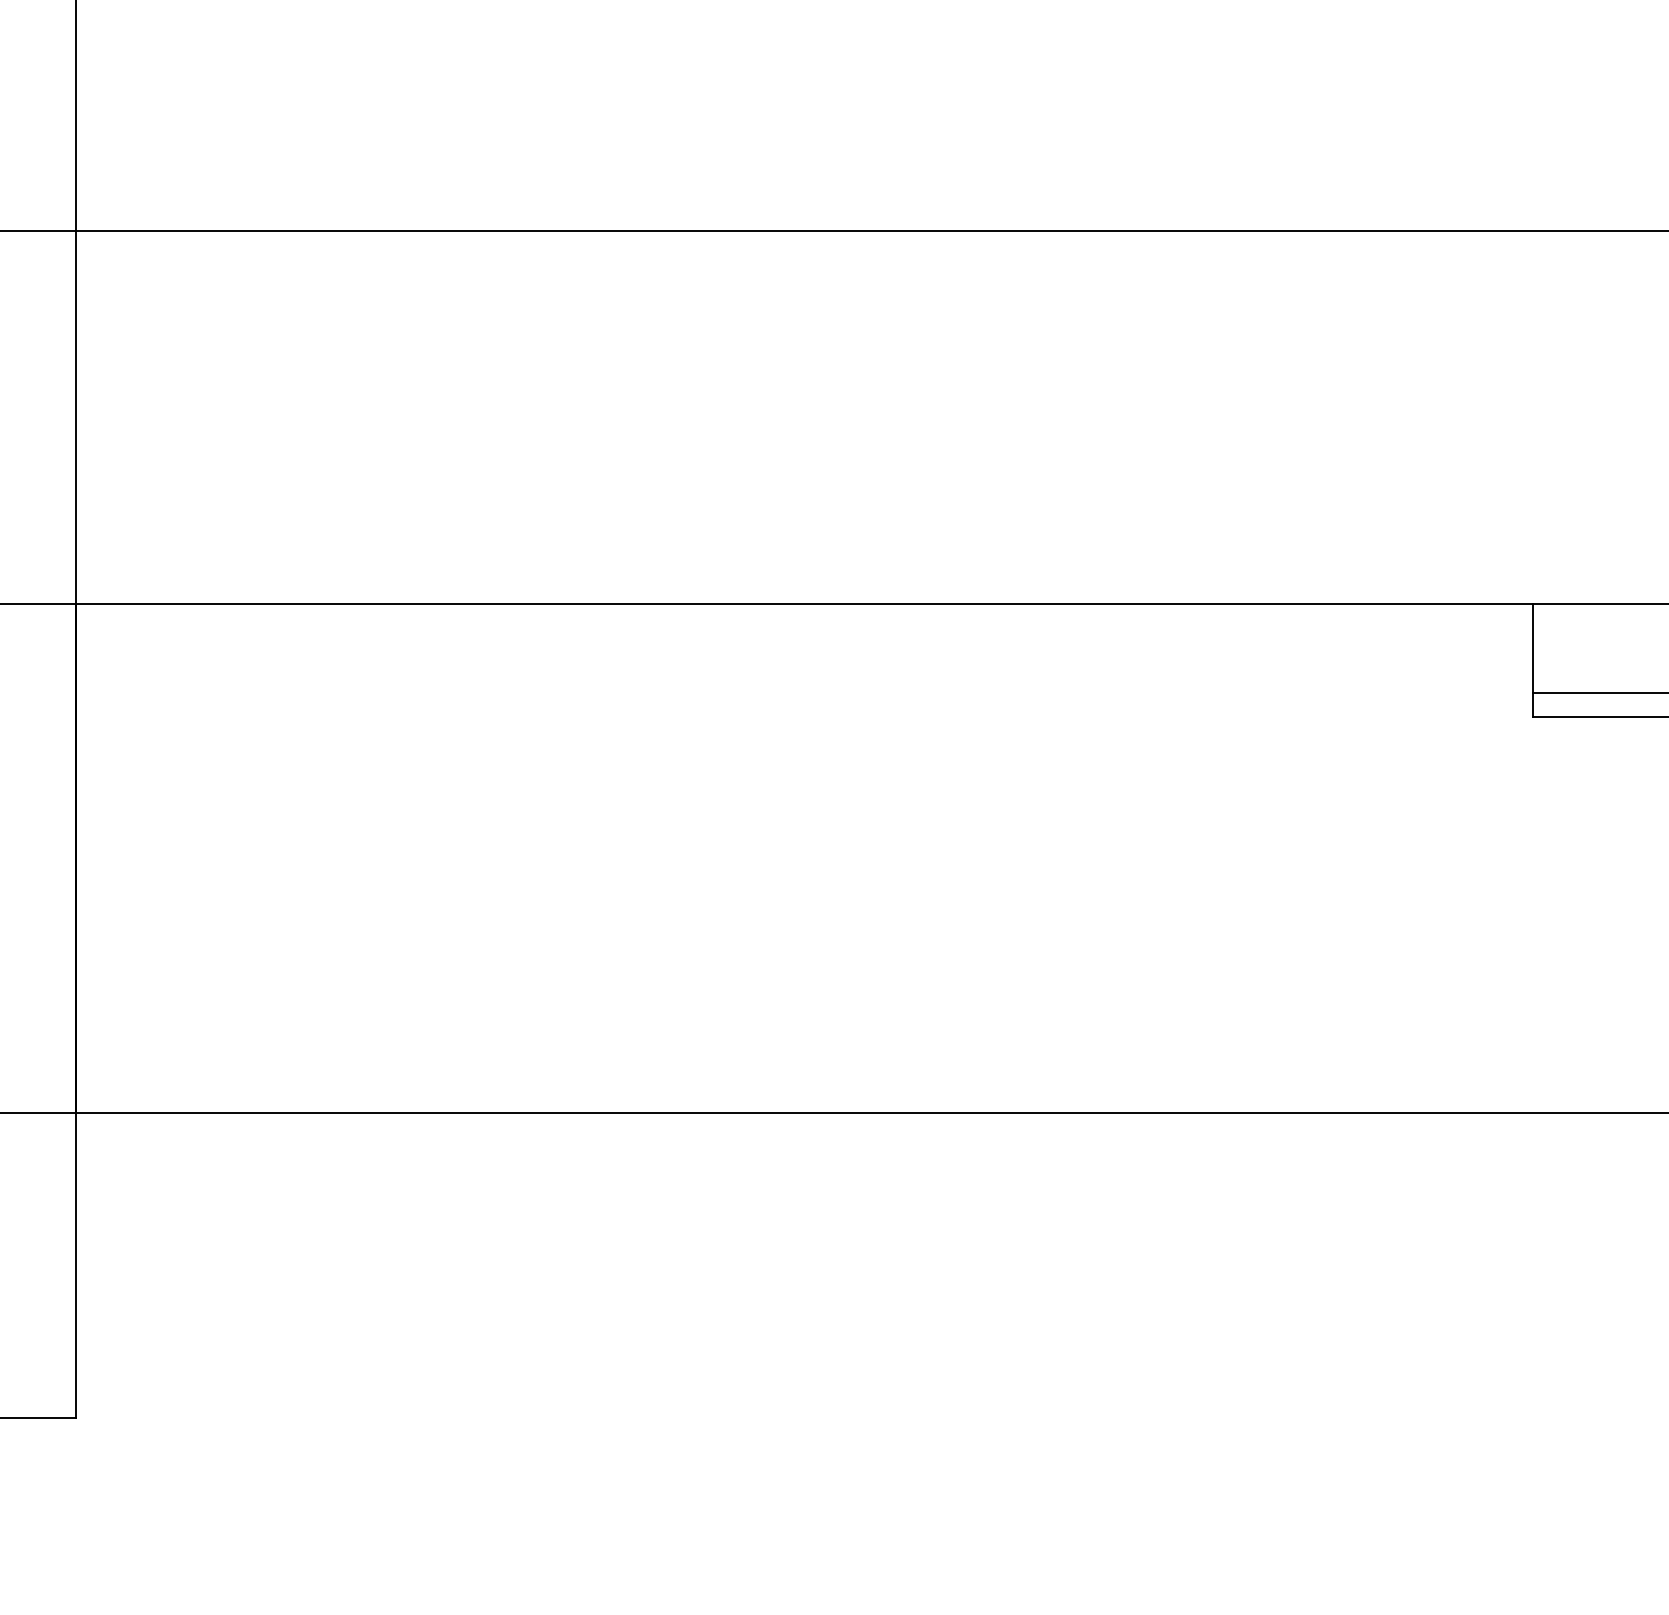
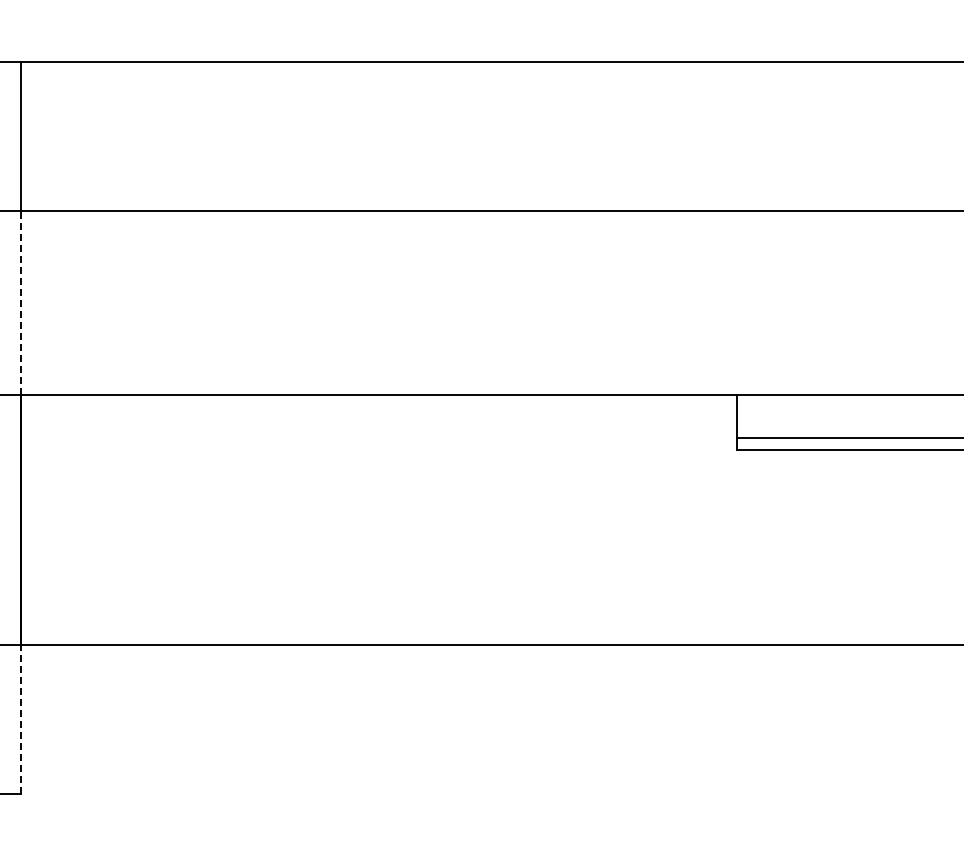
line: (76, 418) -> (21, 303), solid -> dashed
line: (76, 1265) -> (21, 719), solid -> dashed

